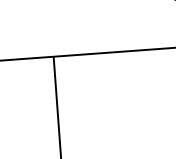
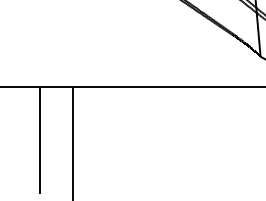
line: (28, 102) -> (39, 139), added

